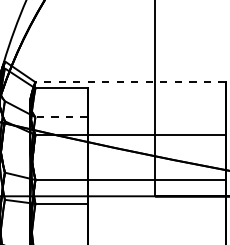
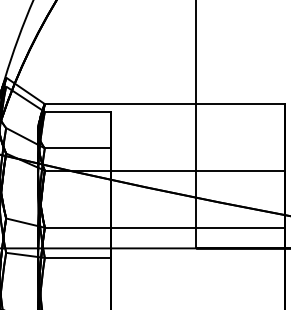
line: (129, 82) -> (163, 104), dashed -> solid
line: (61, 117) -> (77, 148), dashed -> solid

